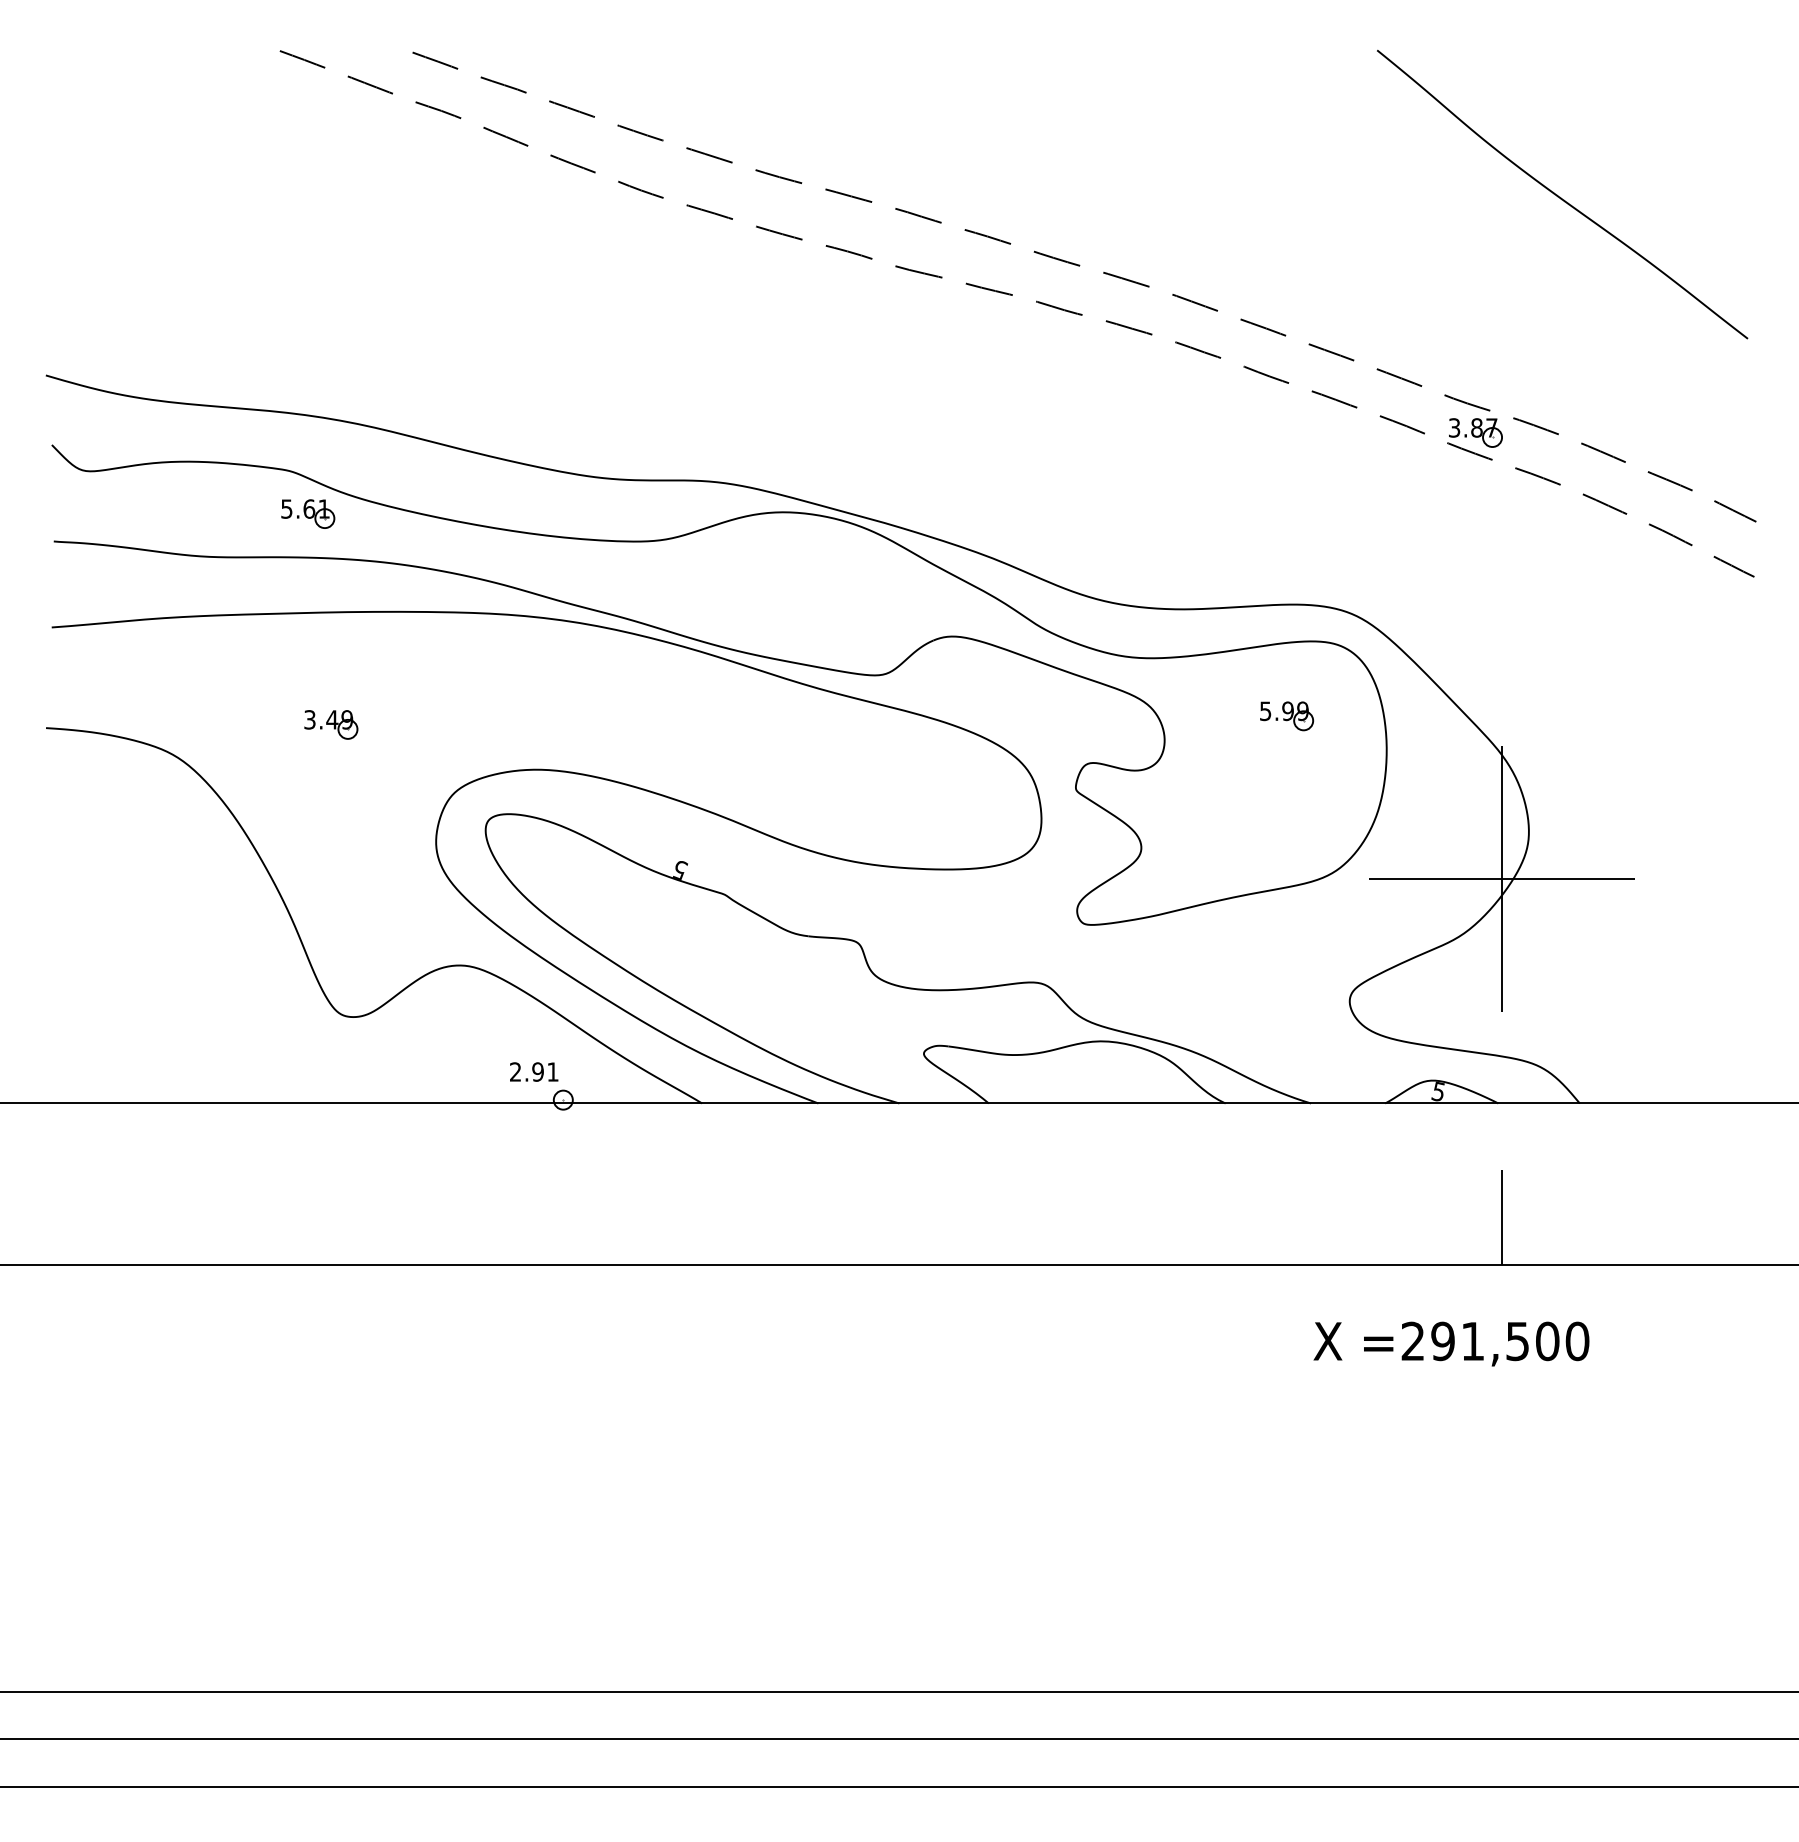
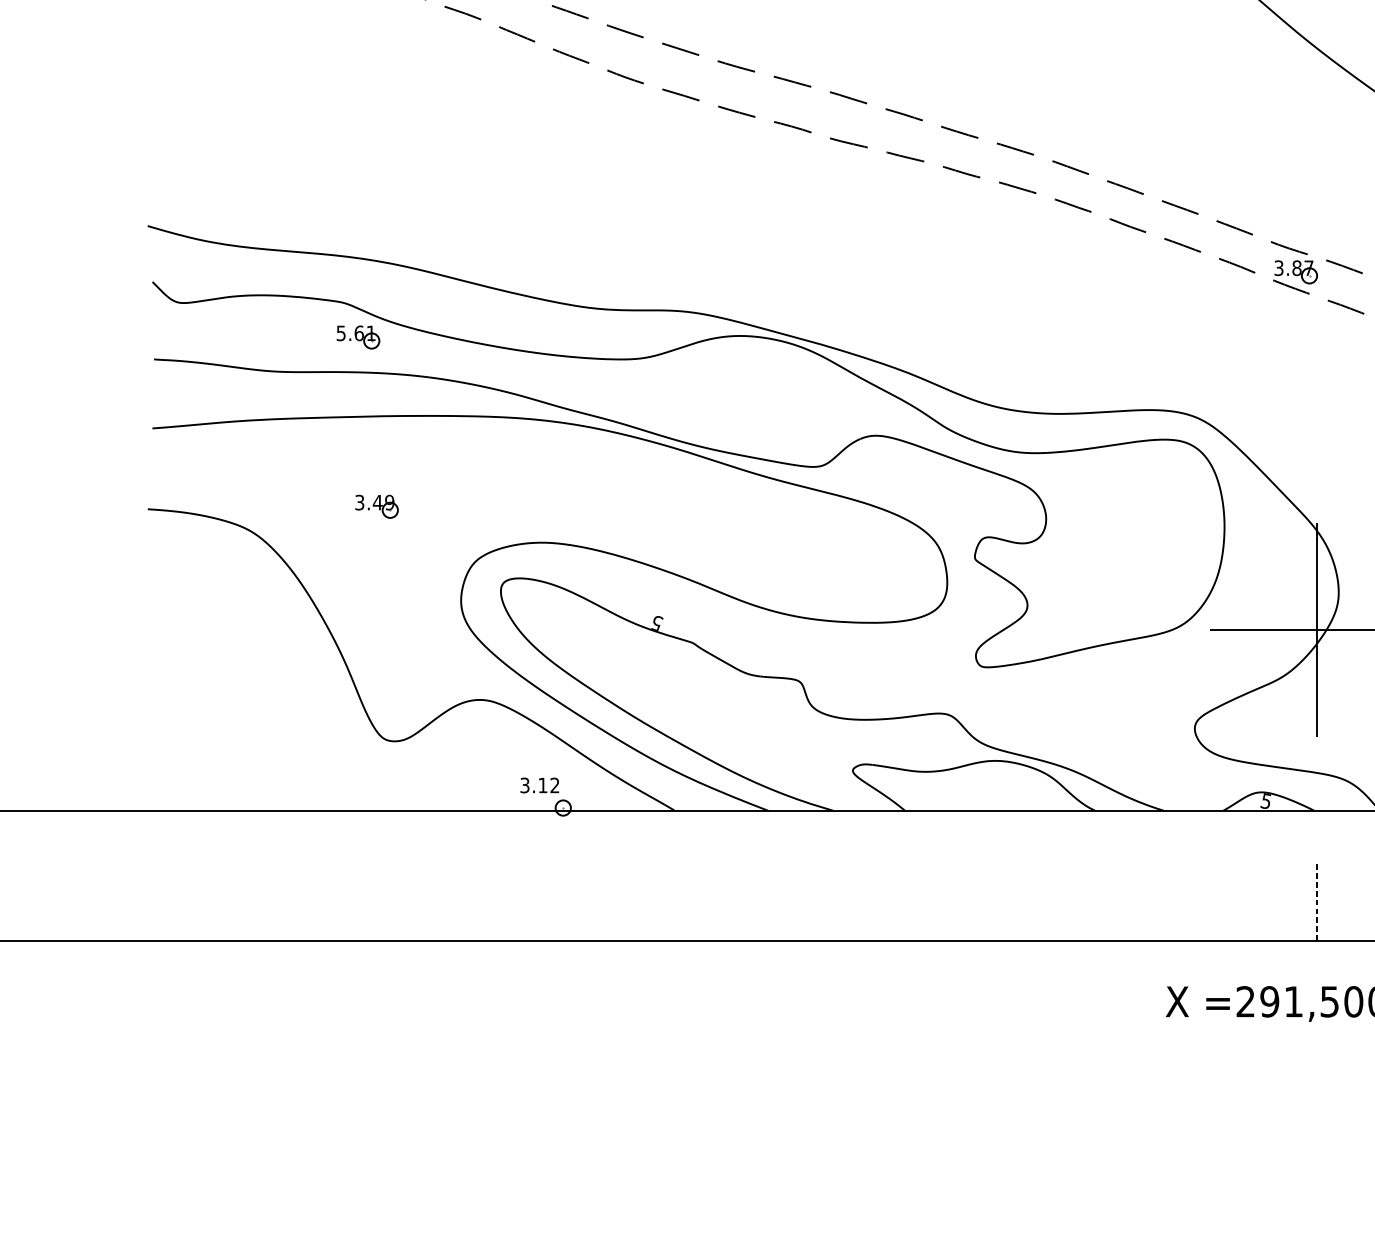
part: (1287, 716) -> (1144, 499), removed
text: (534, 1071) -> (540, 785), 2.91 -> 3.12
line: (1502, 1217) -> (1317, 902), solid -> dashed

